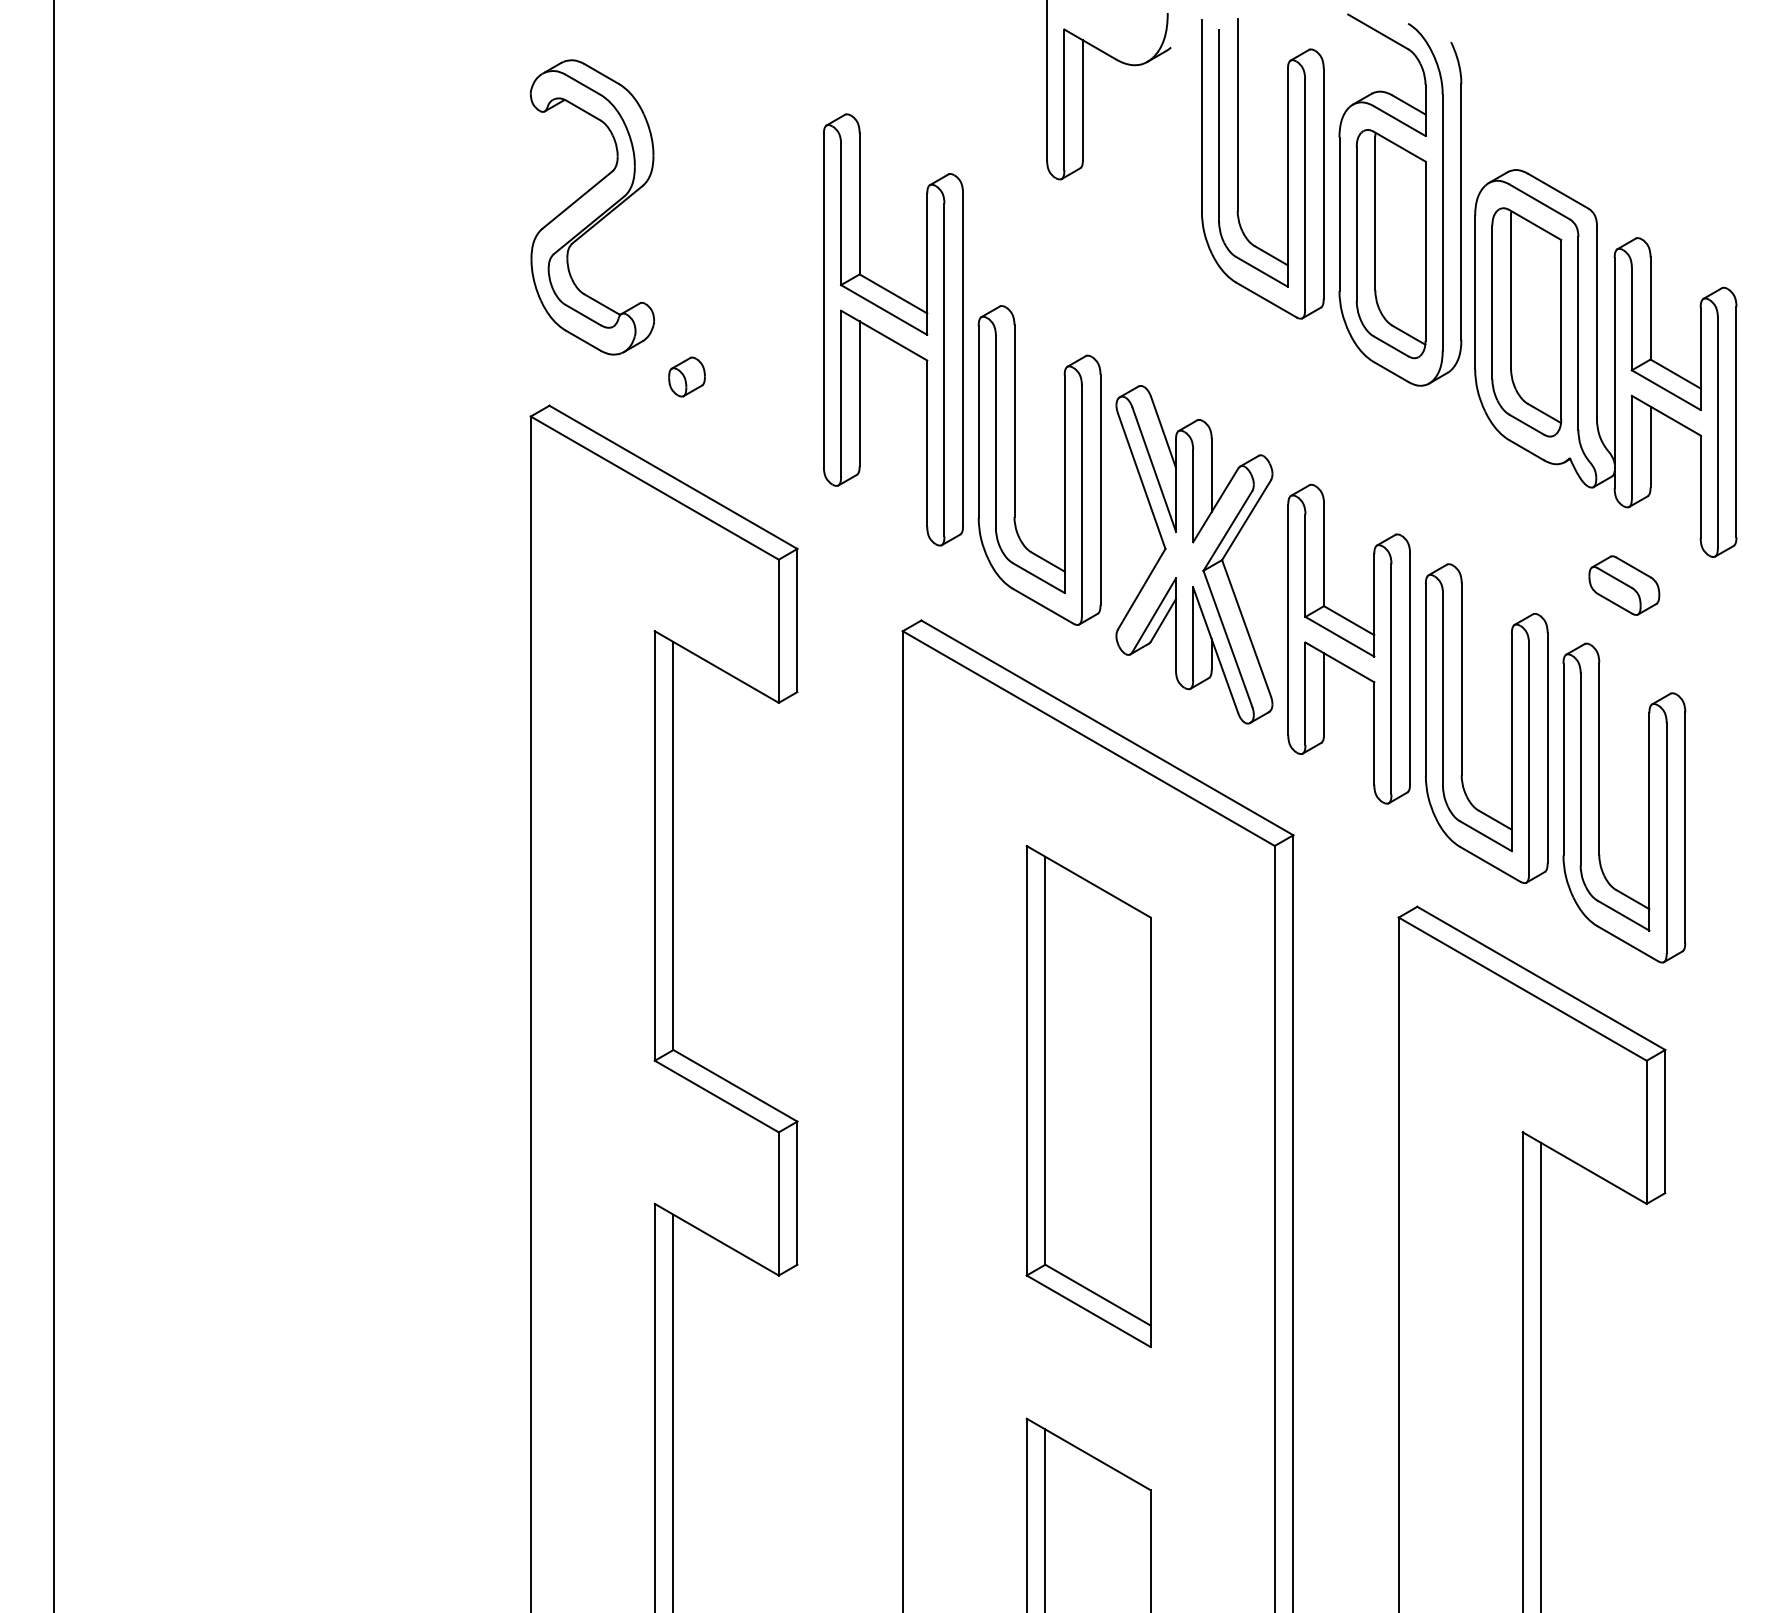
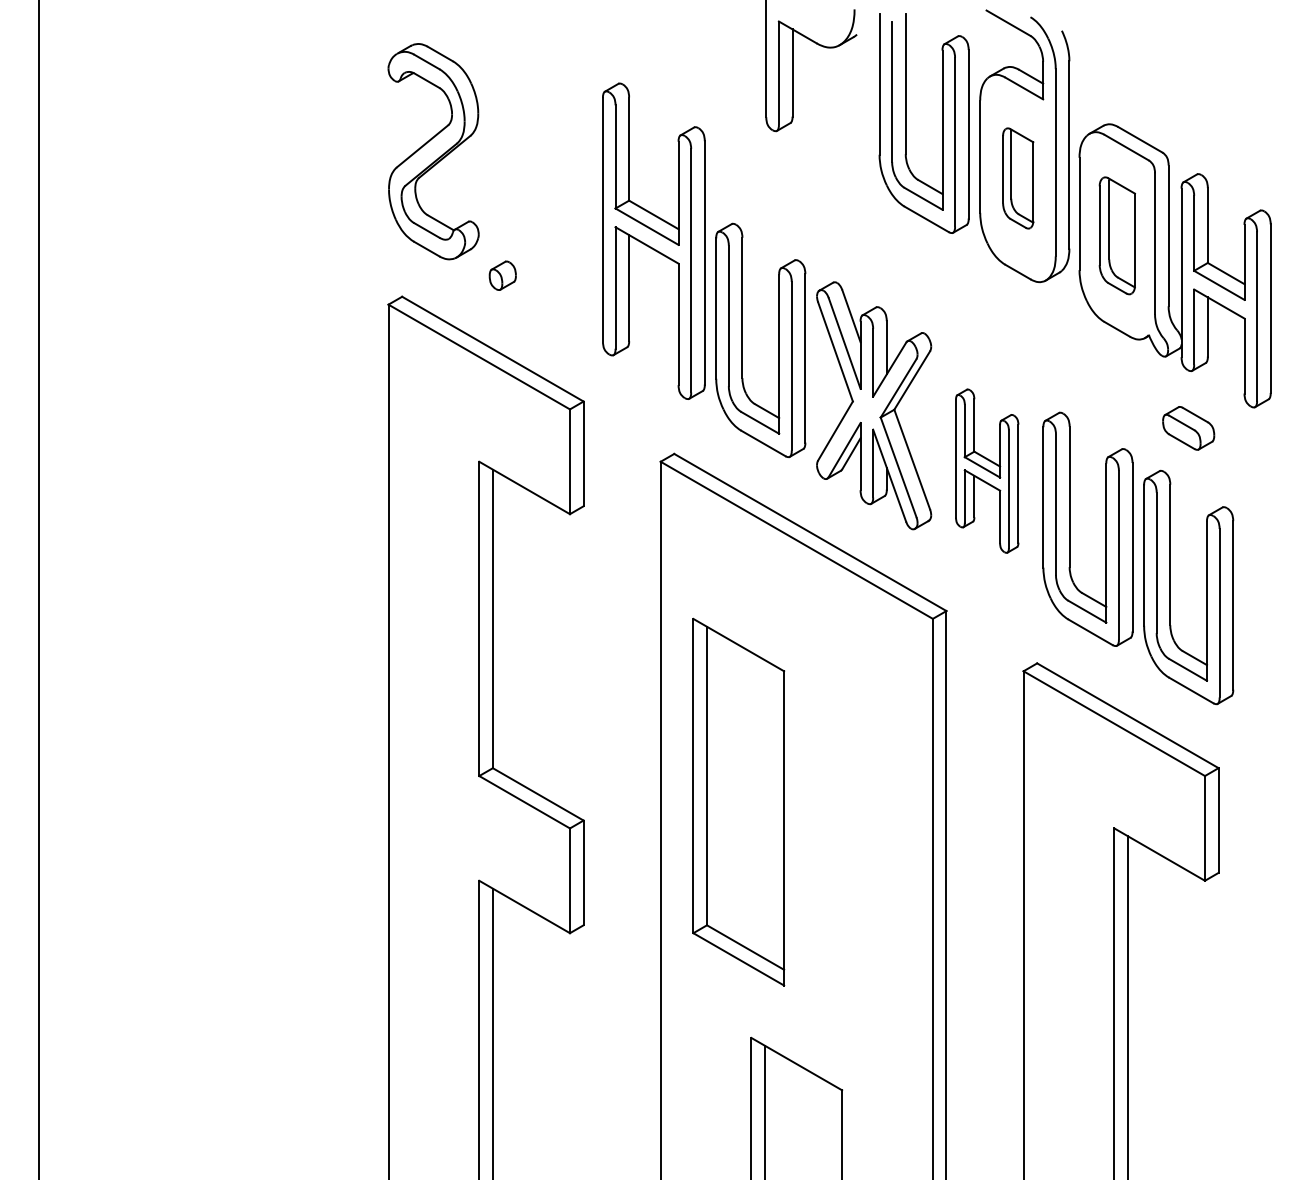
part: (1391, 244) -> (1018, 178), size x0.6
part: (1527, 322) -> (1117, 235), size x0.7
part: (1348, 643) -> (986, 470), size x0.7
part: (1088, 1095) -> (738, 801), moved

